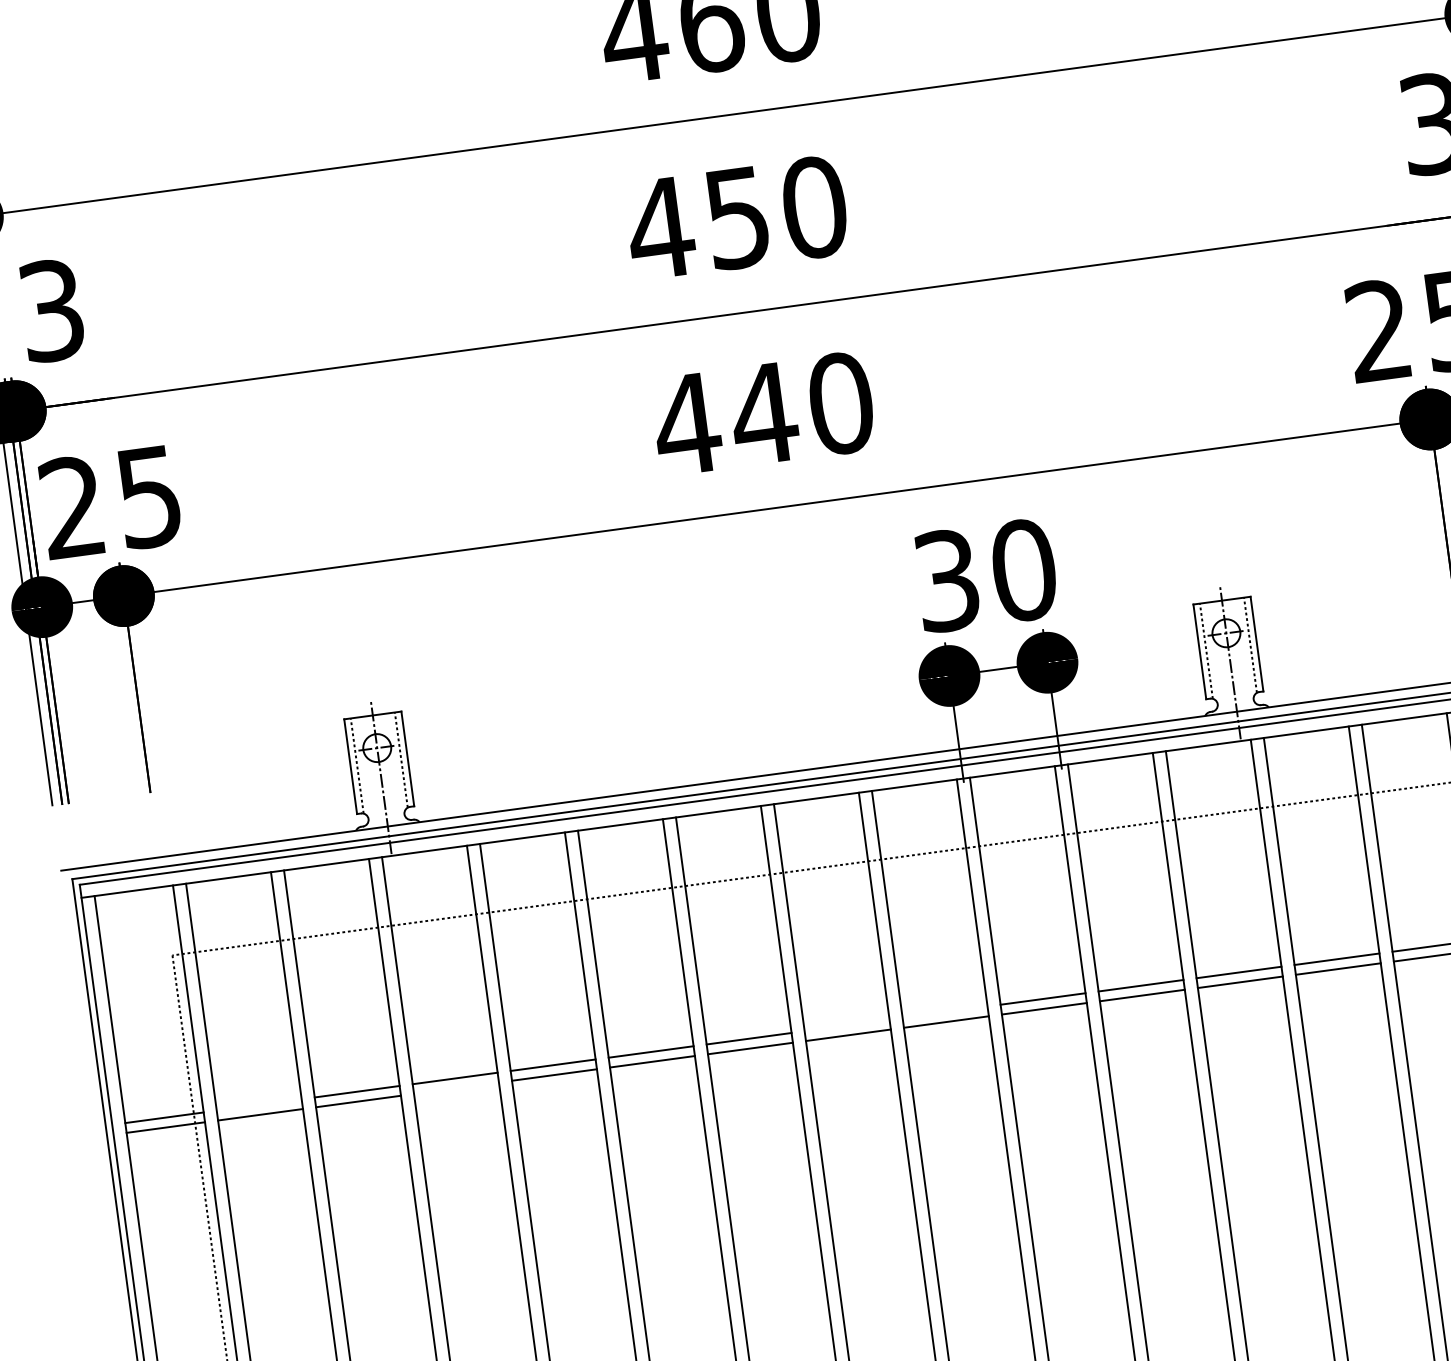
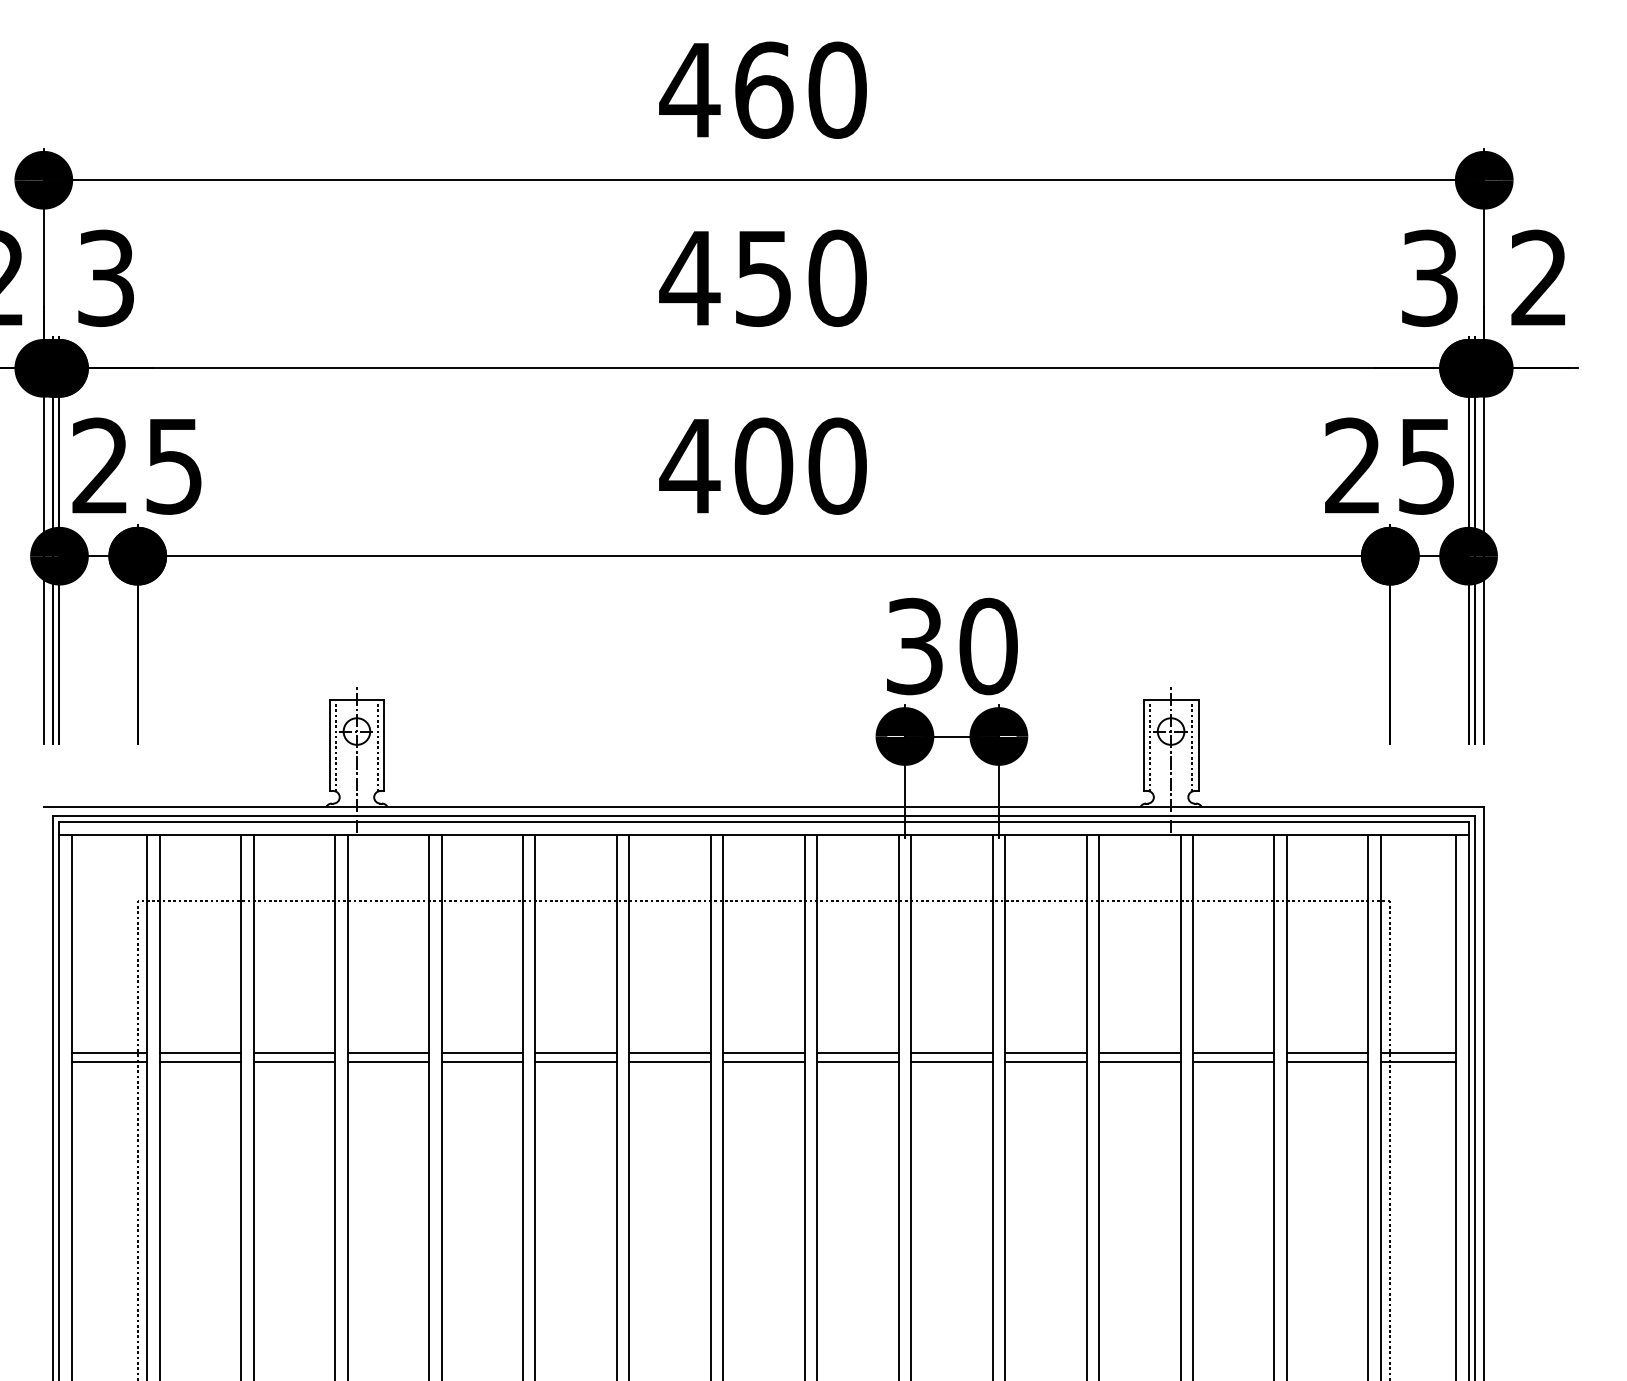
text: (763, 413) -> (763, 465), 440 -> 400
line: (944, 1012) -> (857, 1052), added
line: (846, 1025) -> (763, 1052), added
line: (455, 1087) -> (387, 1061), added
line: (259, 1104) -> (200, 1052), added

